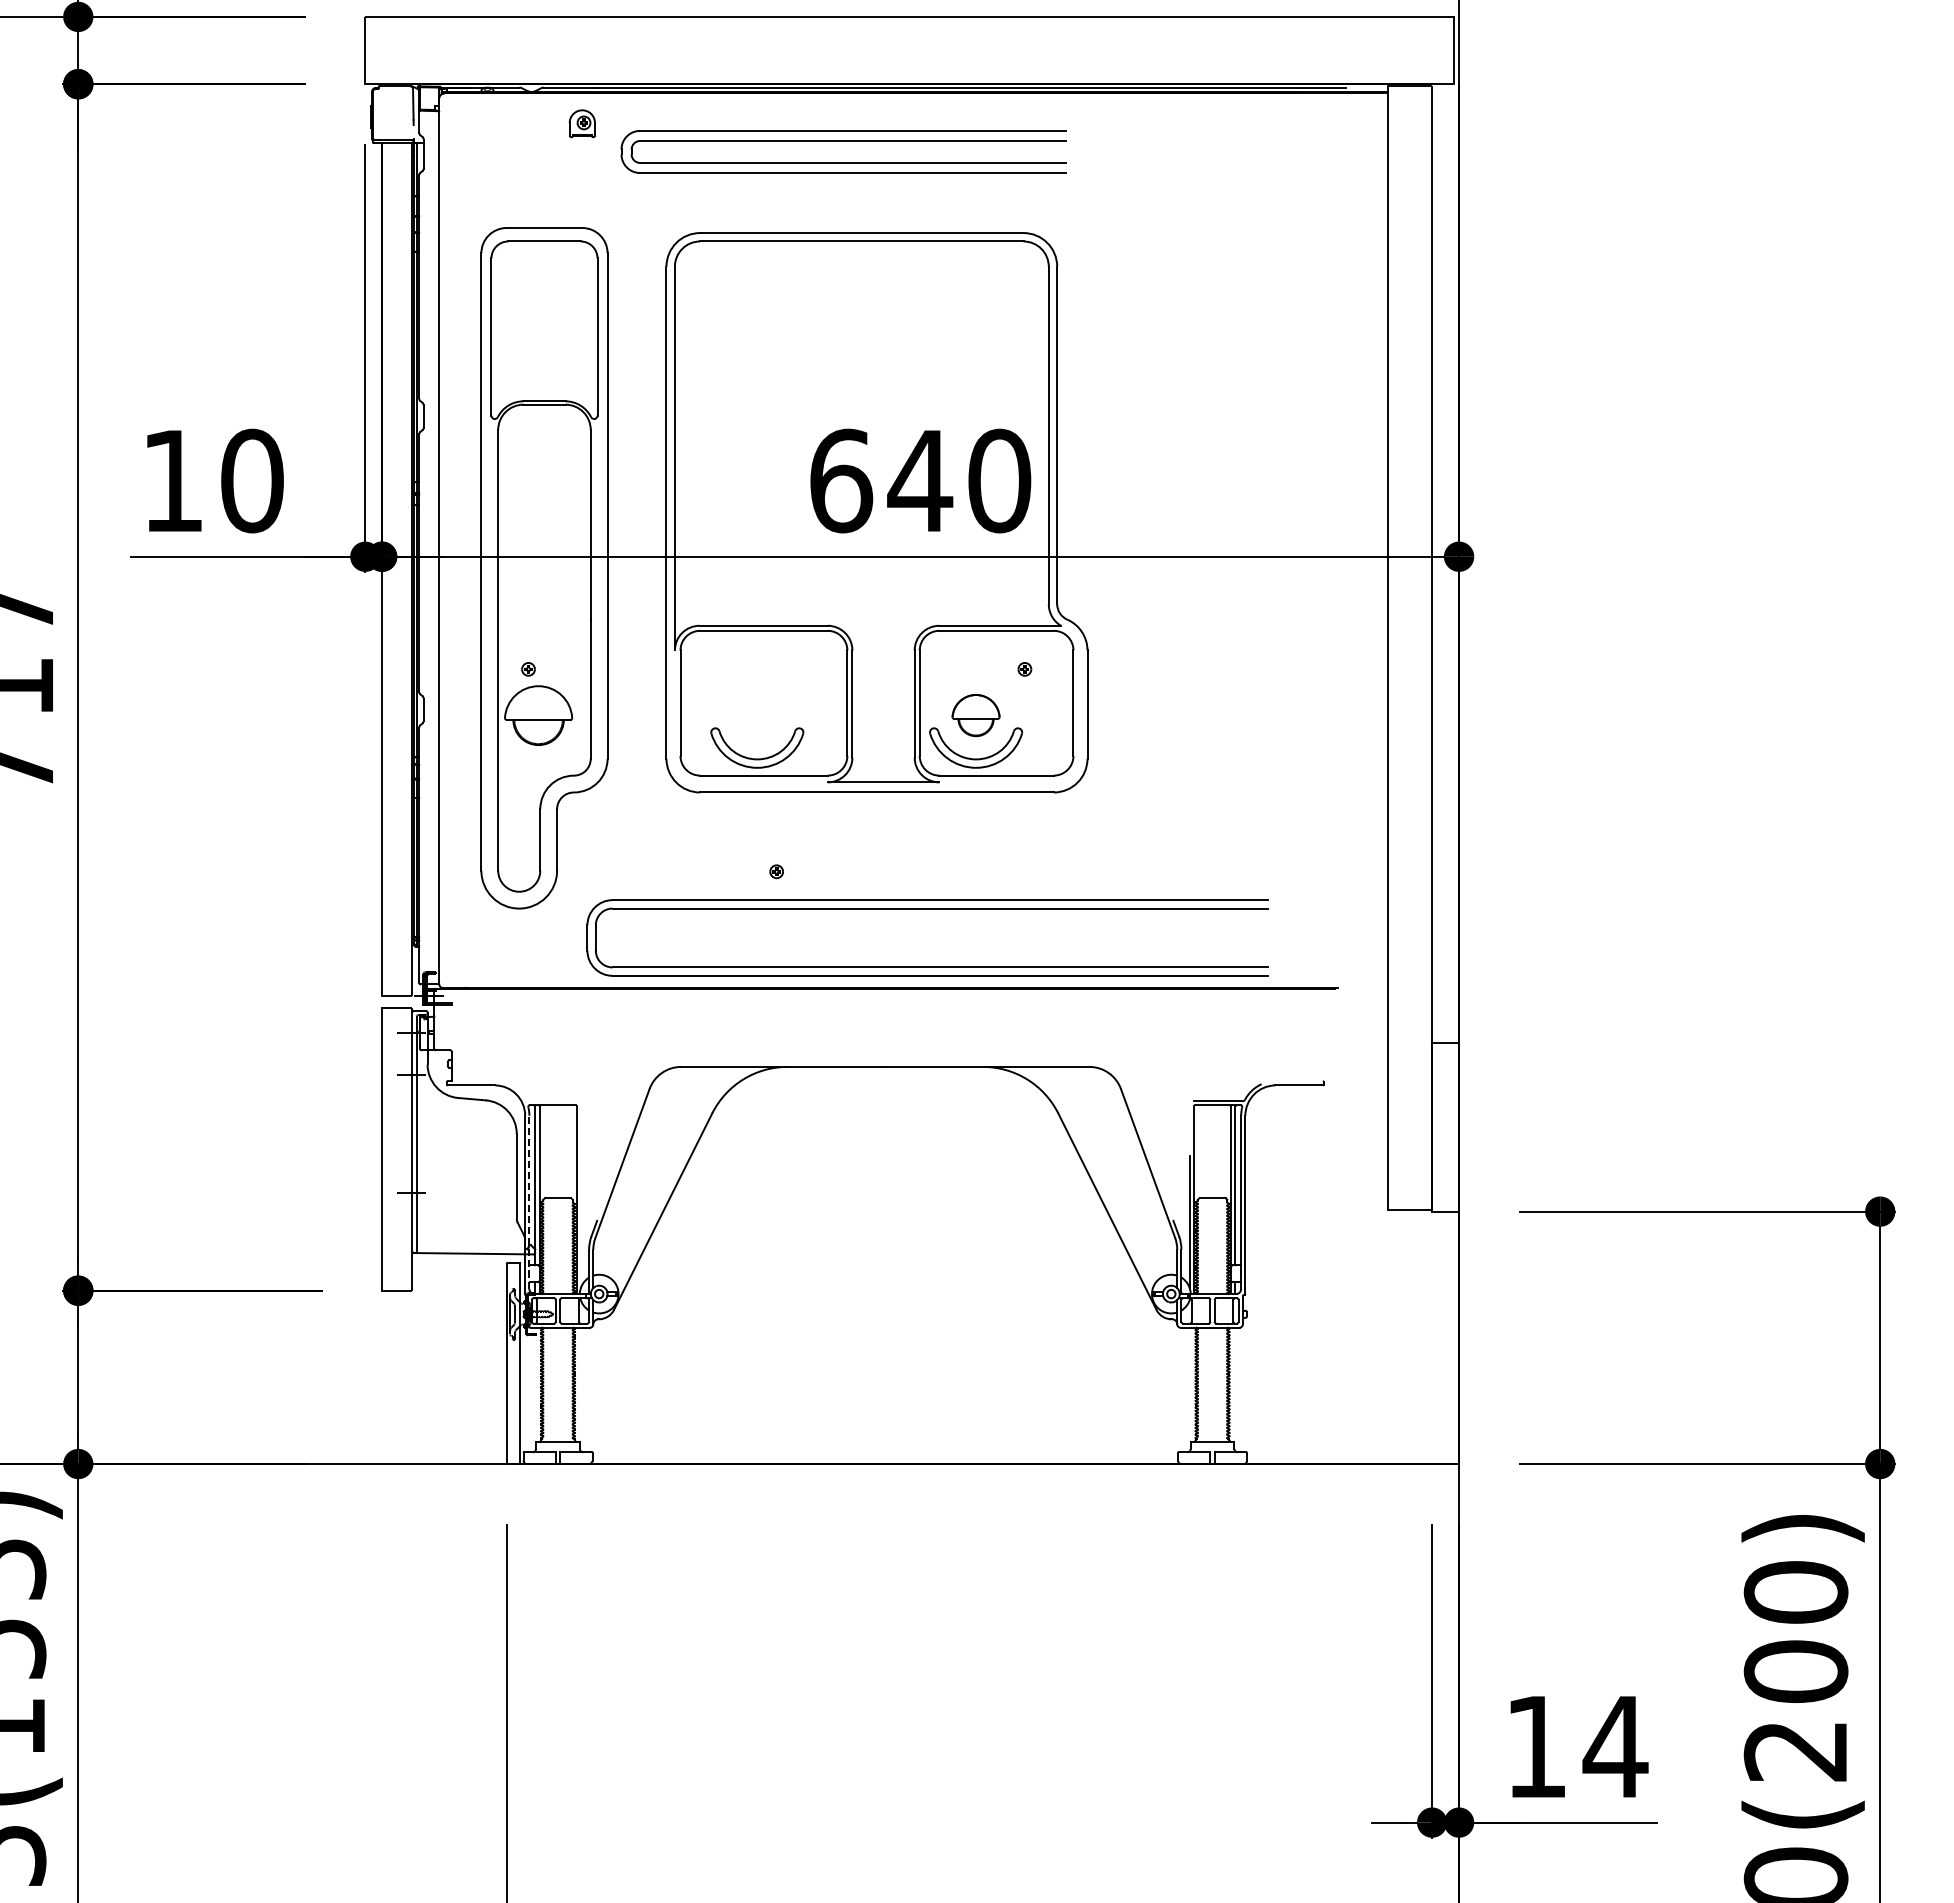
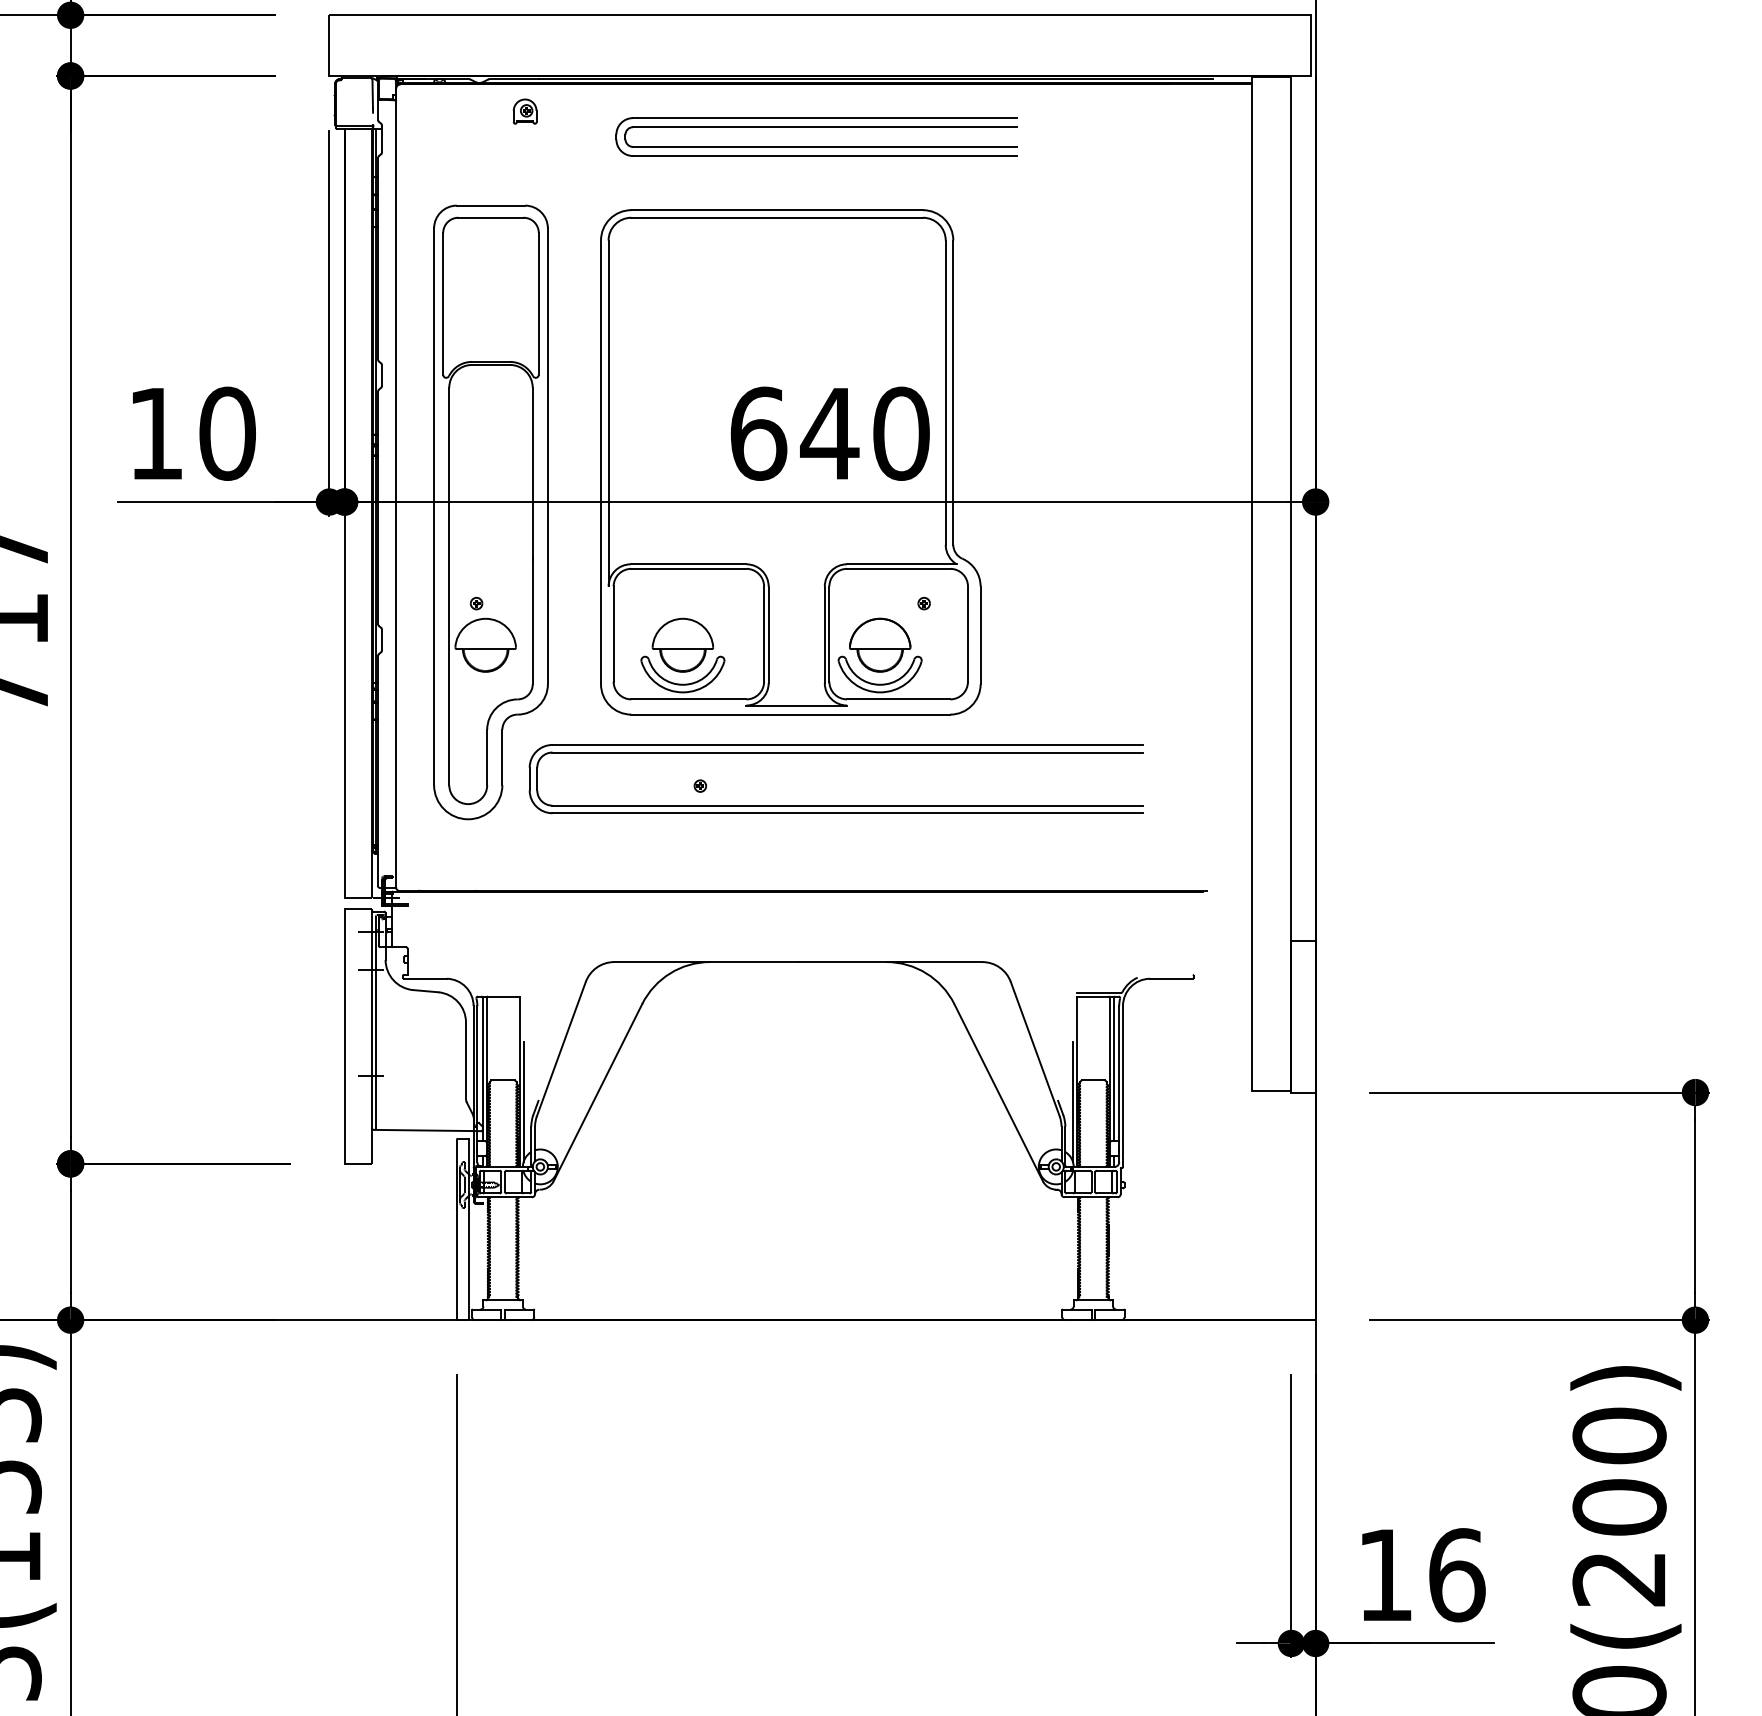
part: (843, 141) -> (816, 127), moved
part: (756, 715) -> (682, 645), added
part: (975, 715) -> (879, 645), size x1.43
part: (927, 909) -> (836, 753), moved
line: (529, 1202) -> (477, 1084), dashed -> solid
line: (580, 1222) -> (523, 1102), added
text: (1615, 1746) -> (1456, 1574), 14 -> 16

